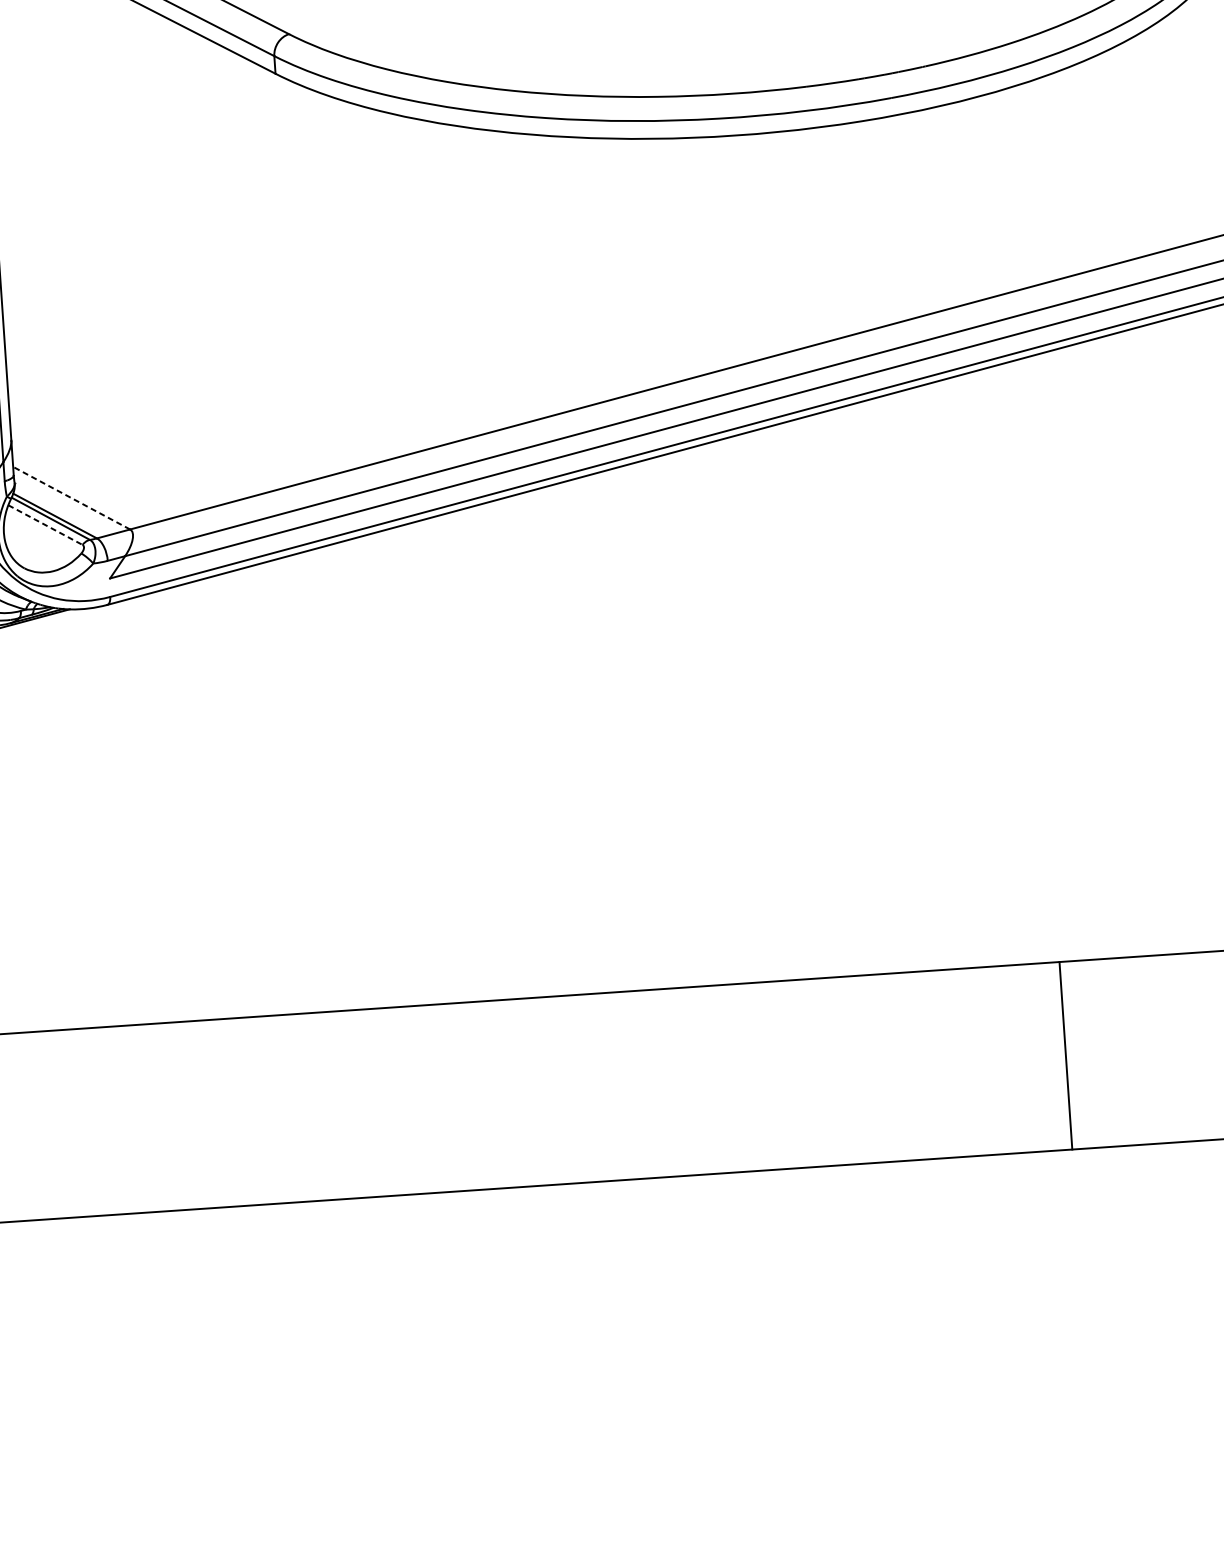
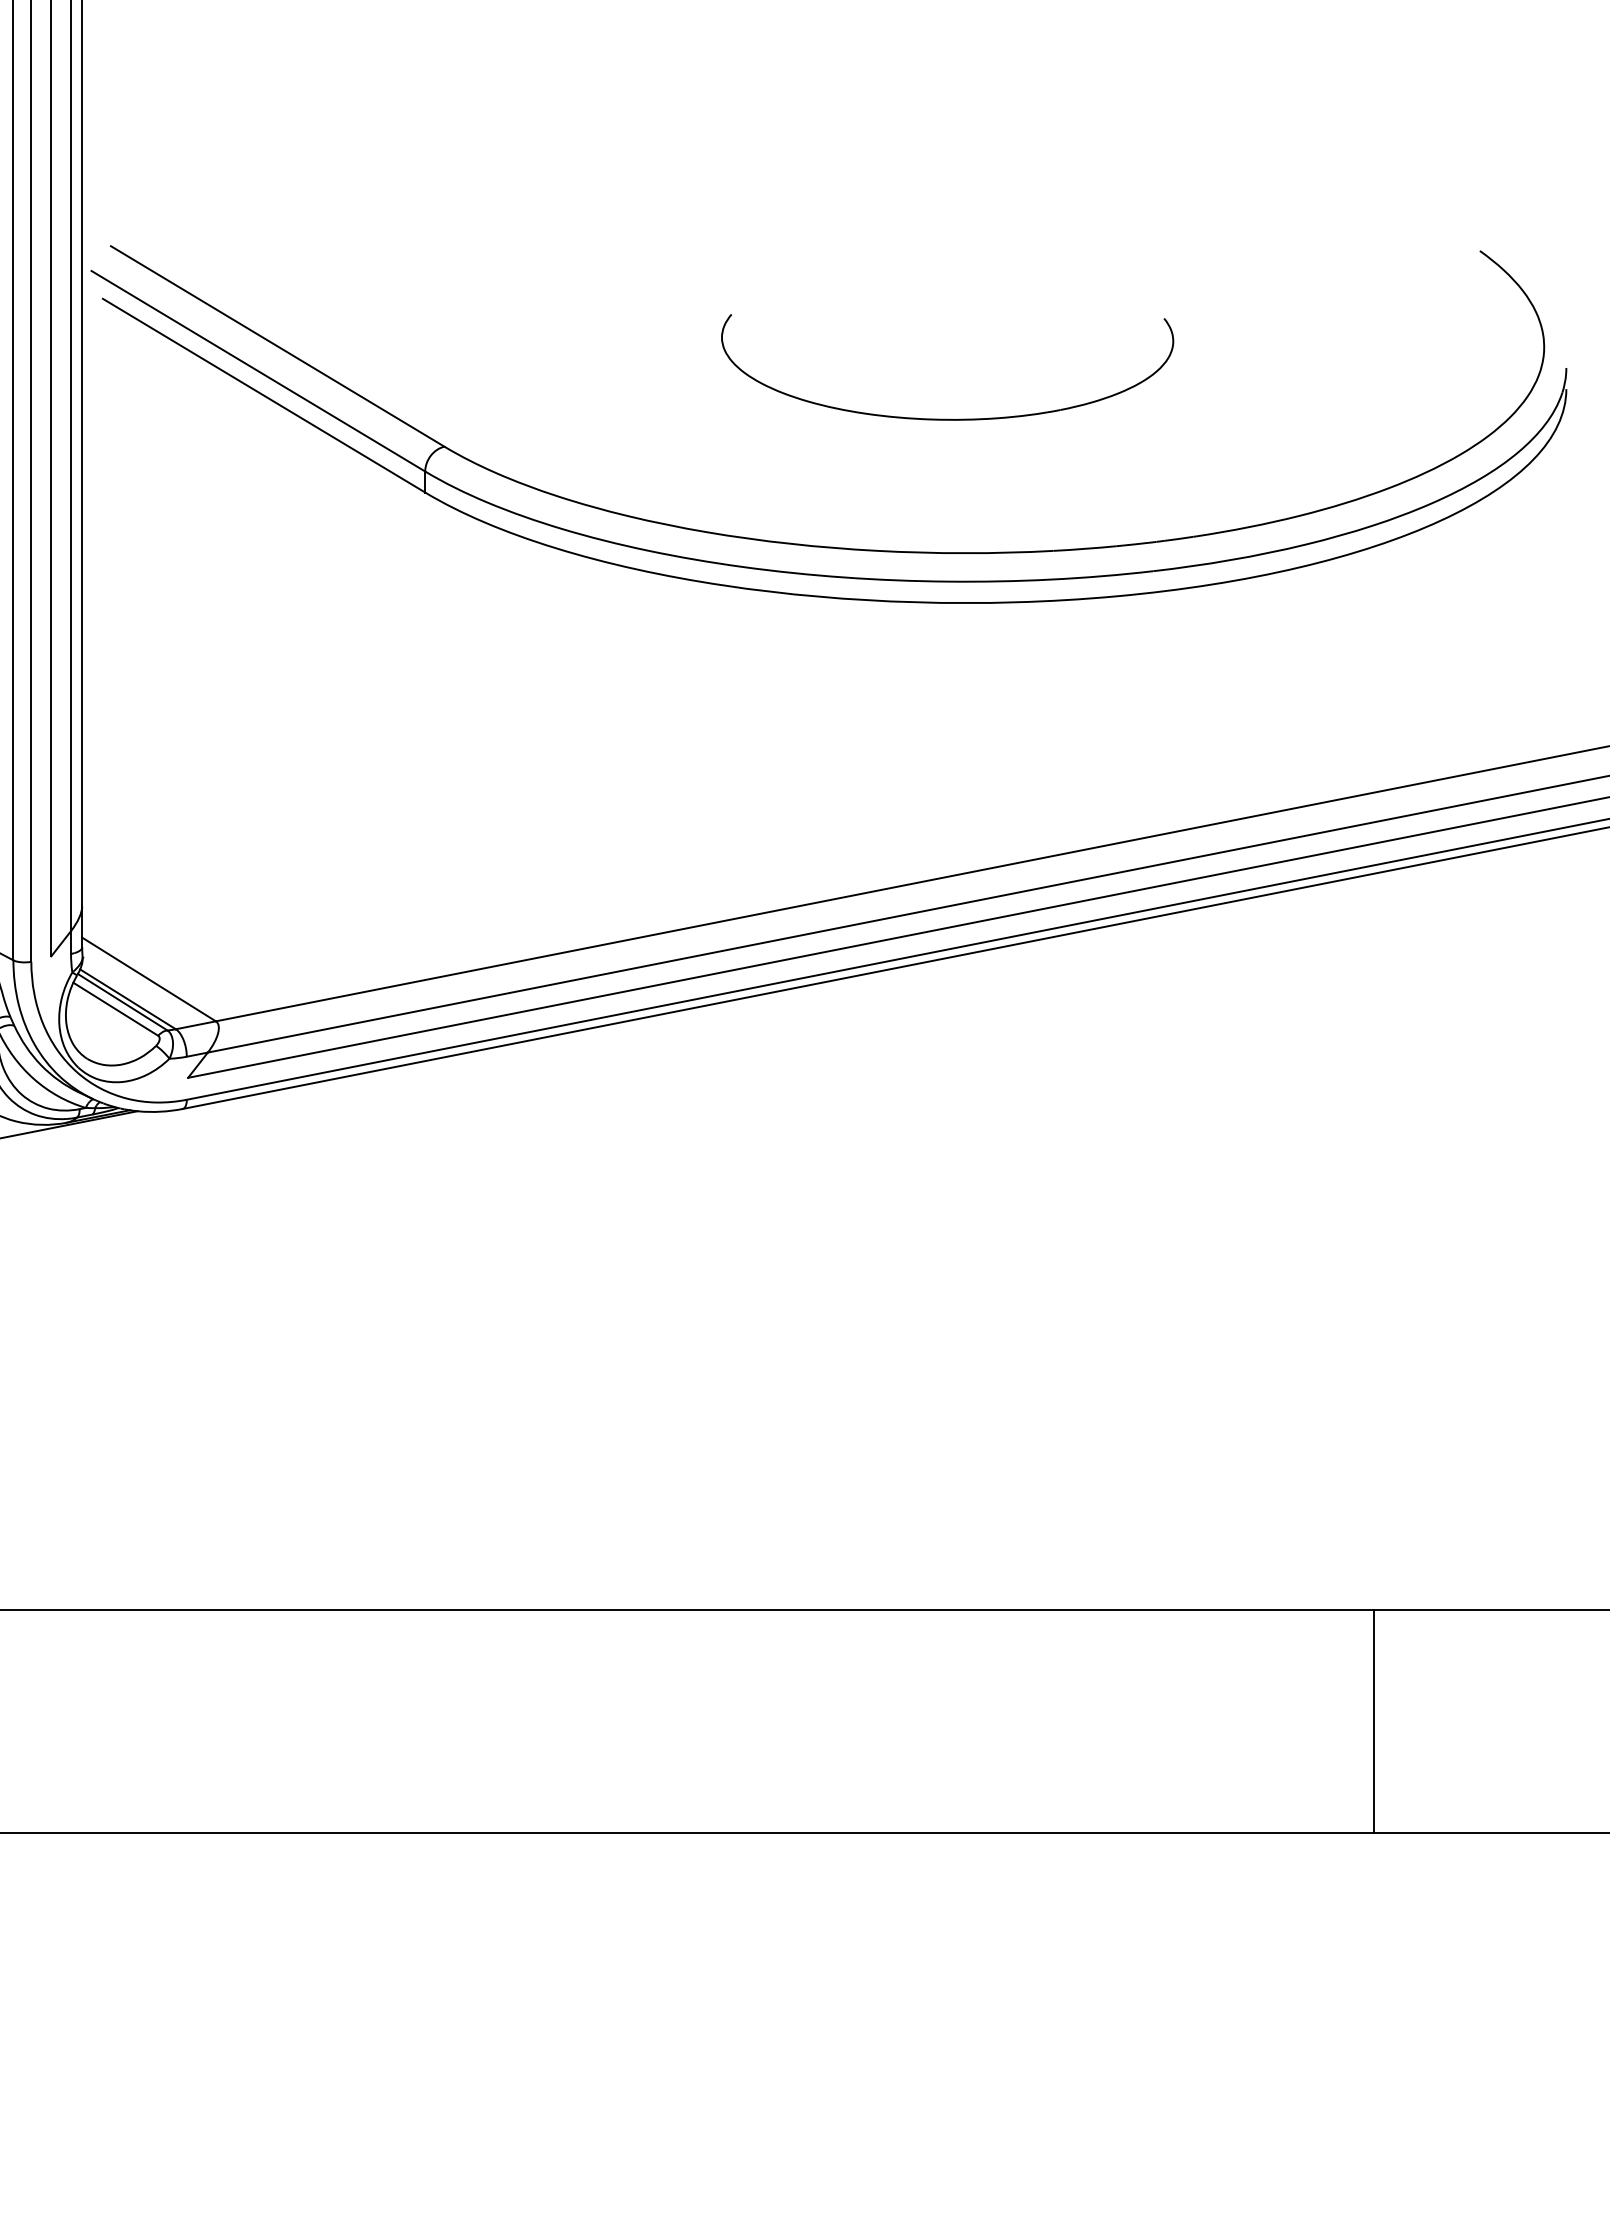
line: (72, 498) -> (149, 979), dashed -> solid
line: (46, 525) -> (116, 1009), dashed -> solid
line: (1066, 1055) -> (1374, 1721), moved

